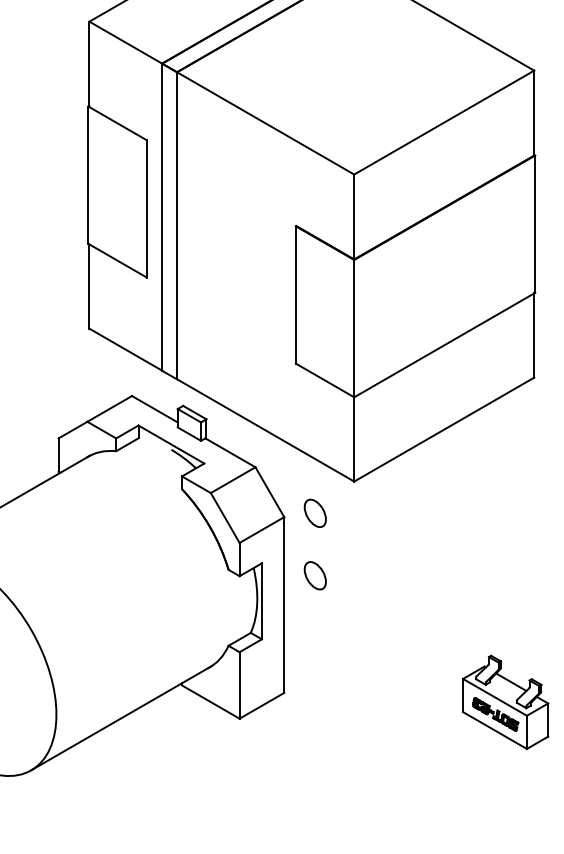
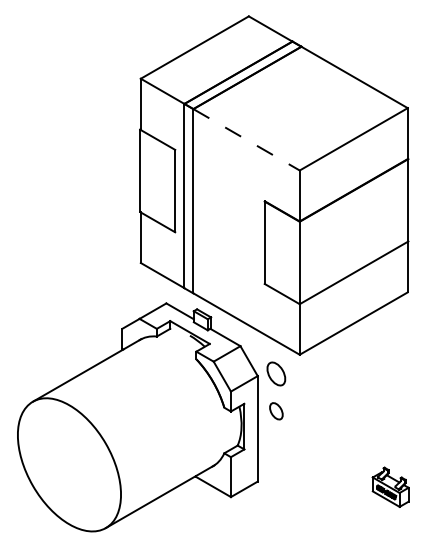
line: (267, 124) -> (247, 140), solid -> dashed
part: (315, 512) -> (276, 373), size x1.4
part: (505, 702) -> (390, 487), size x0.7

